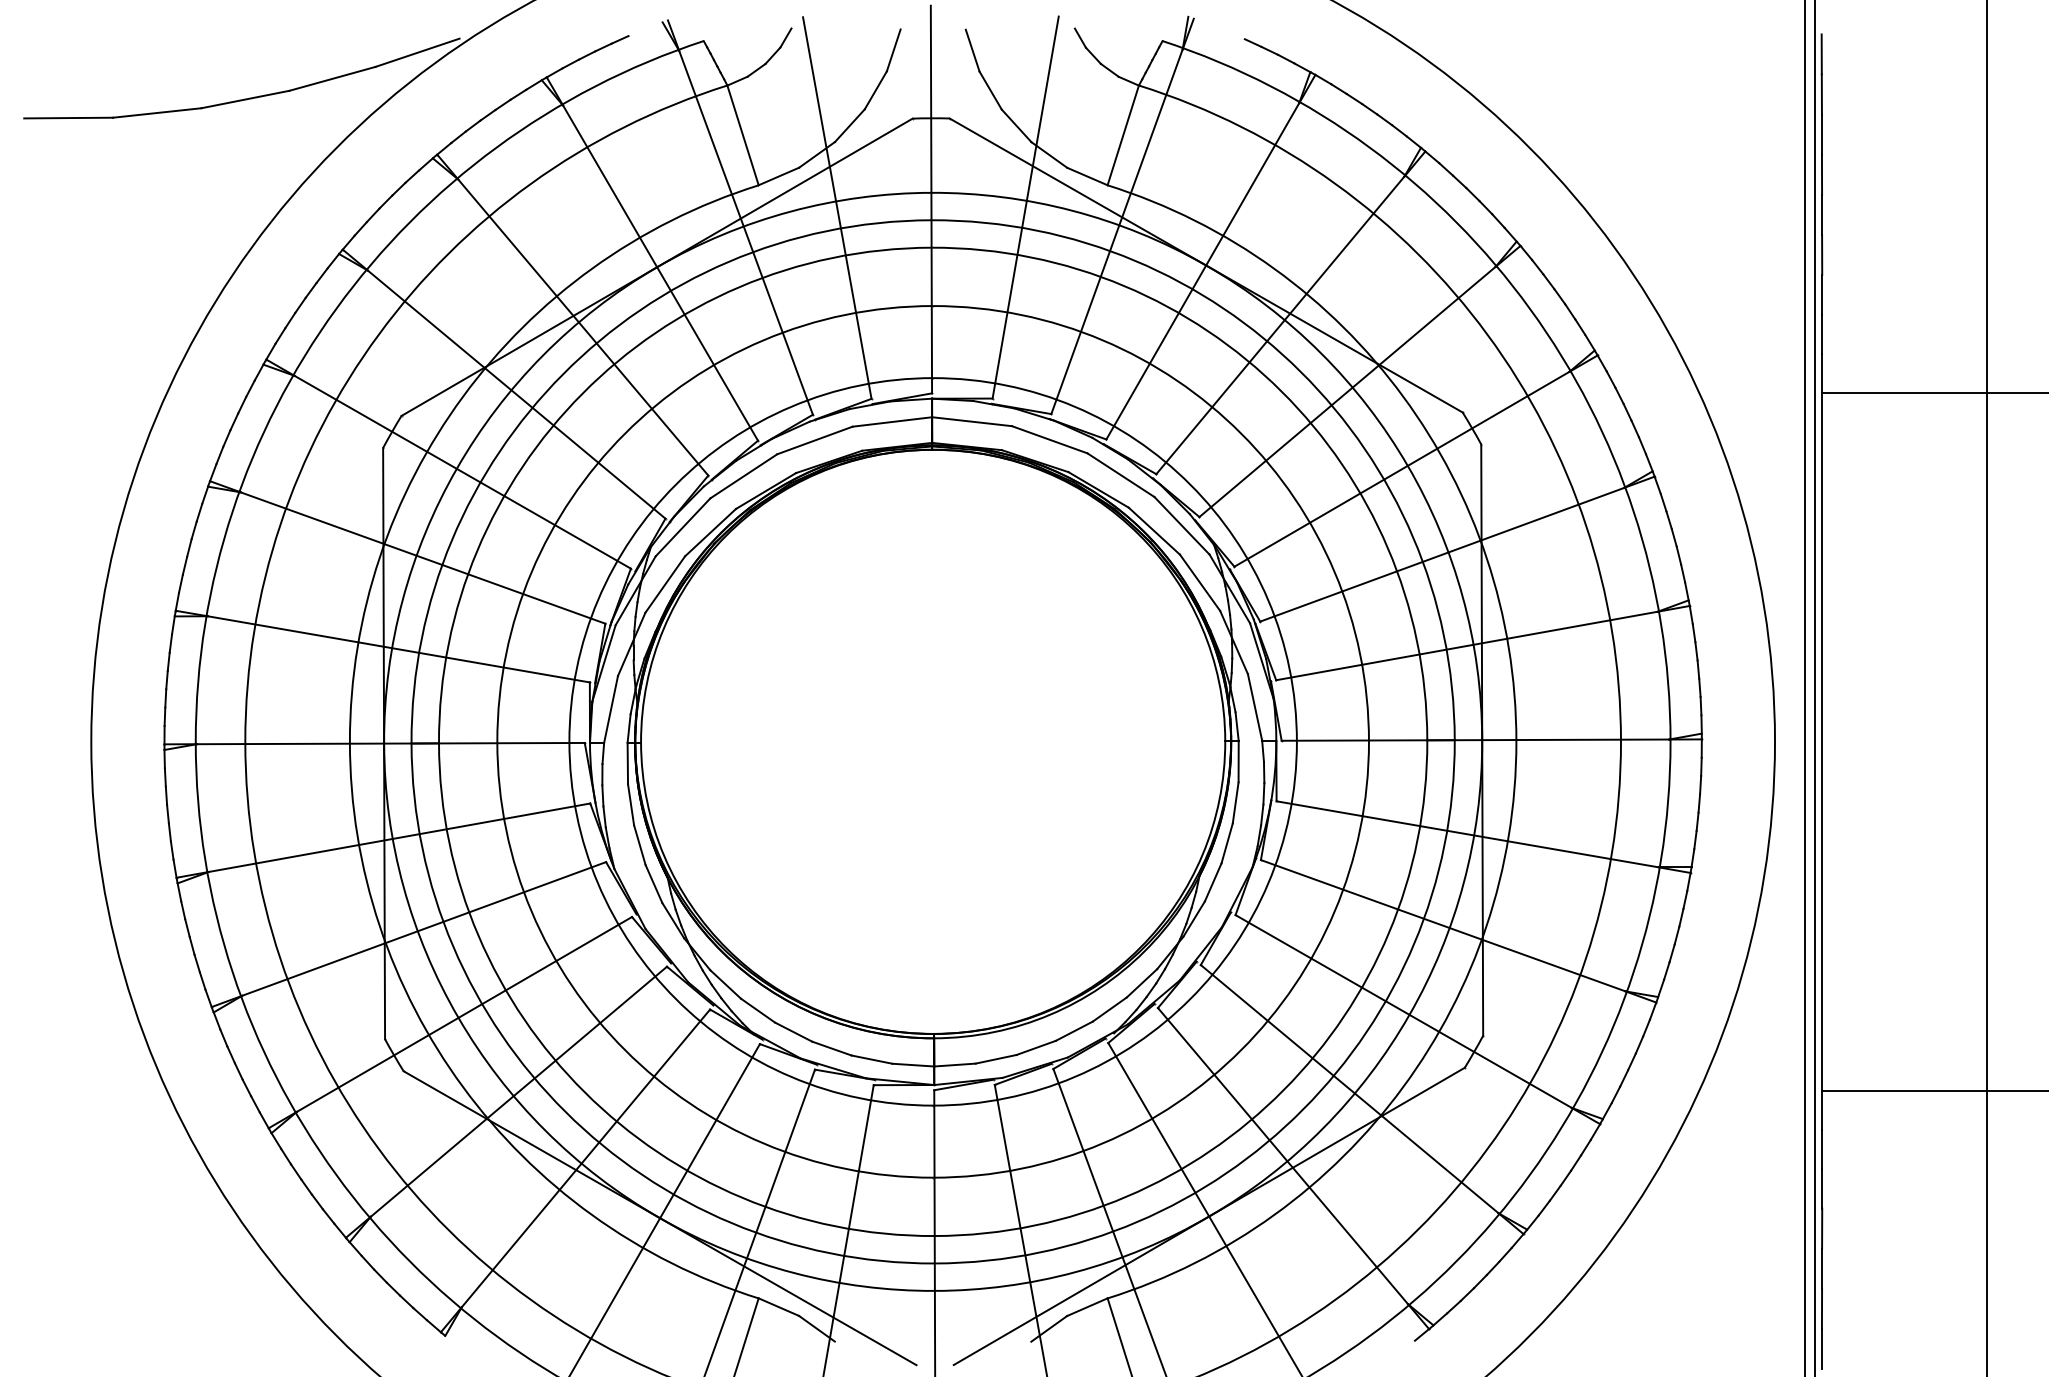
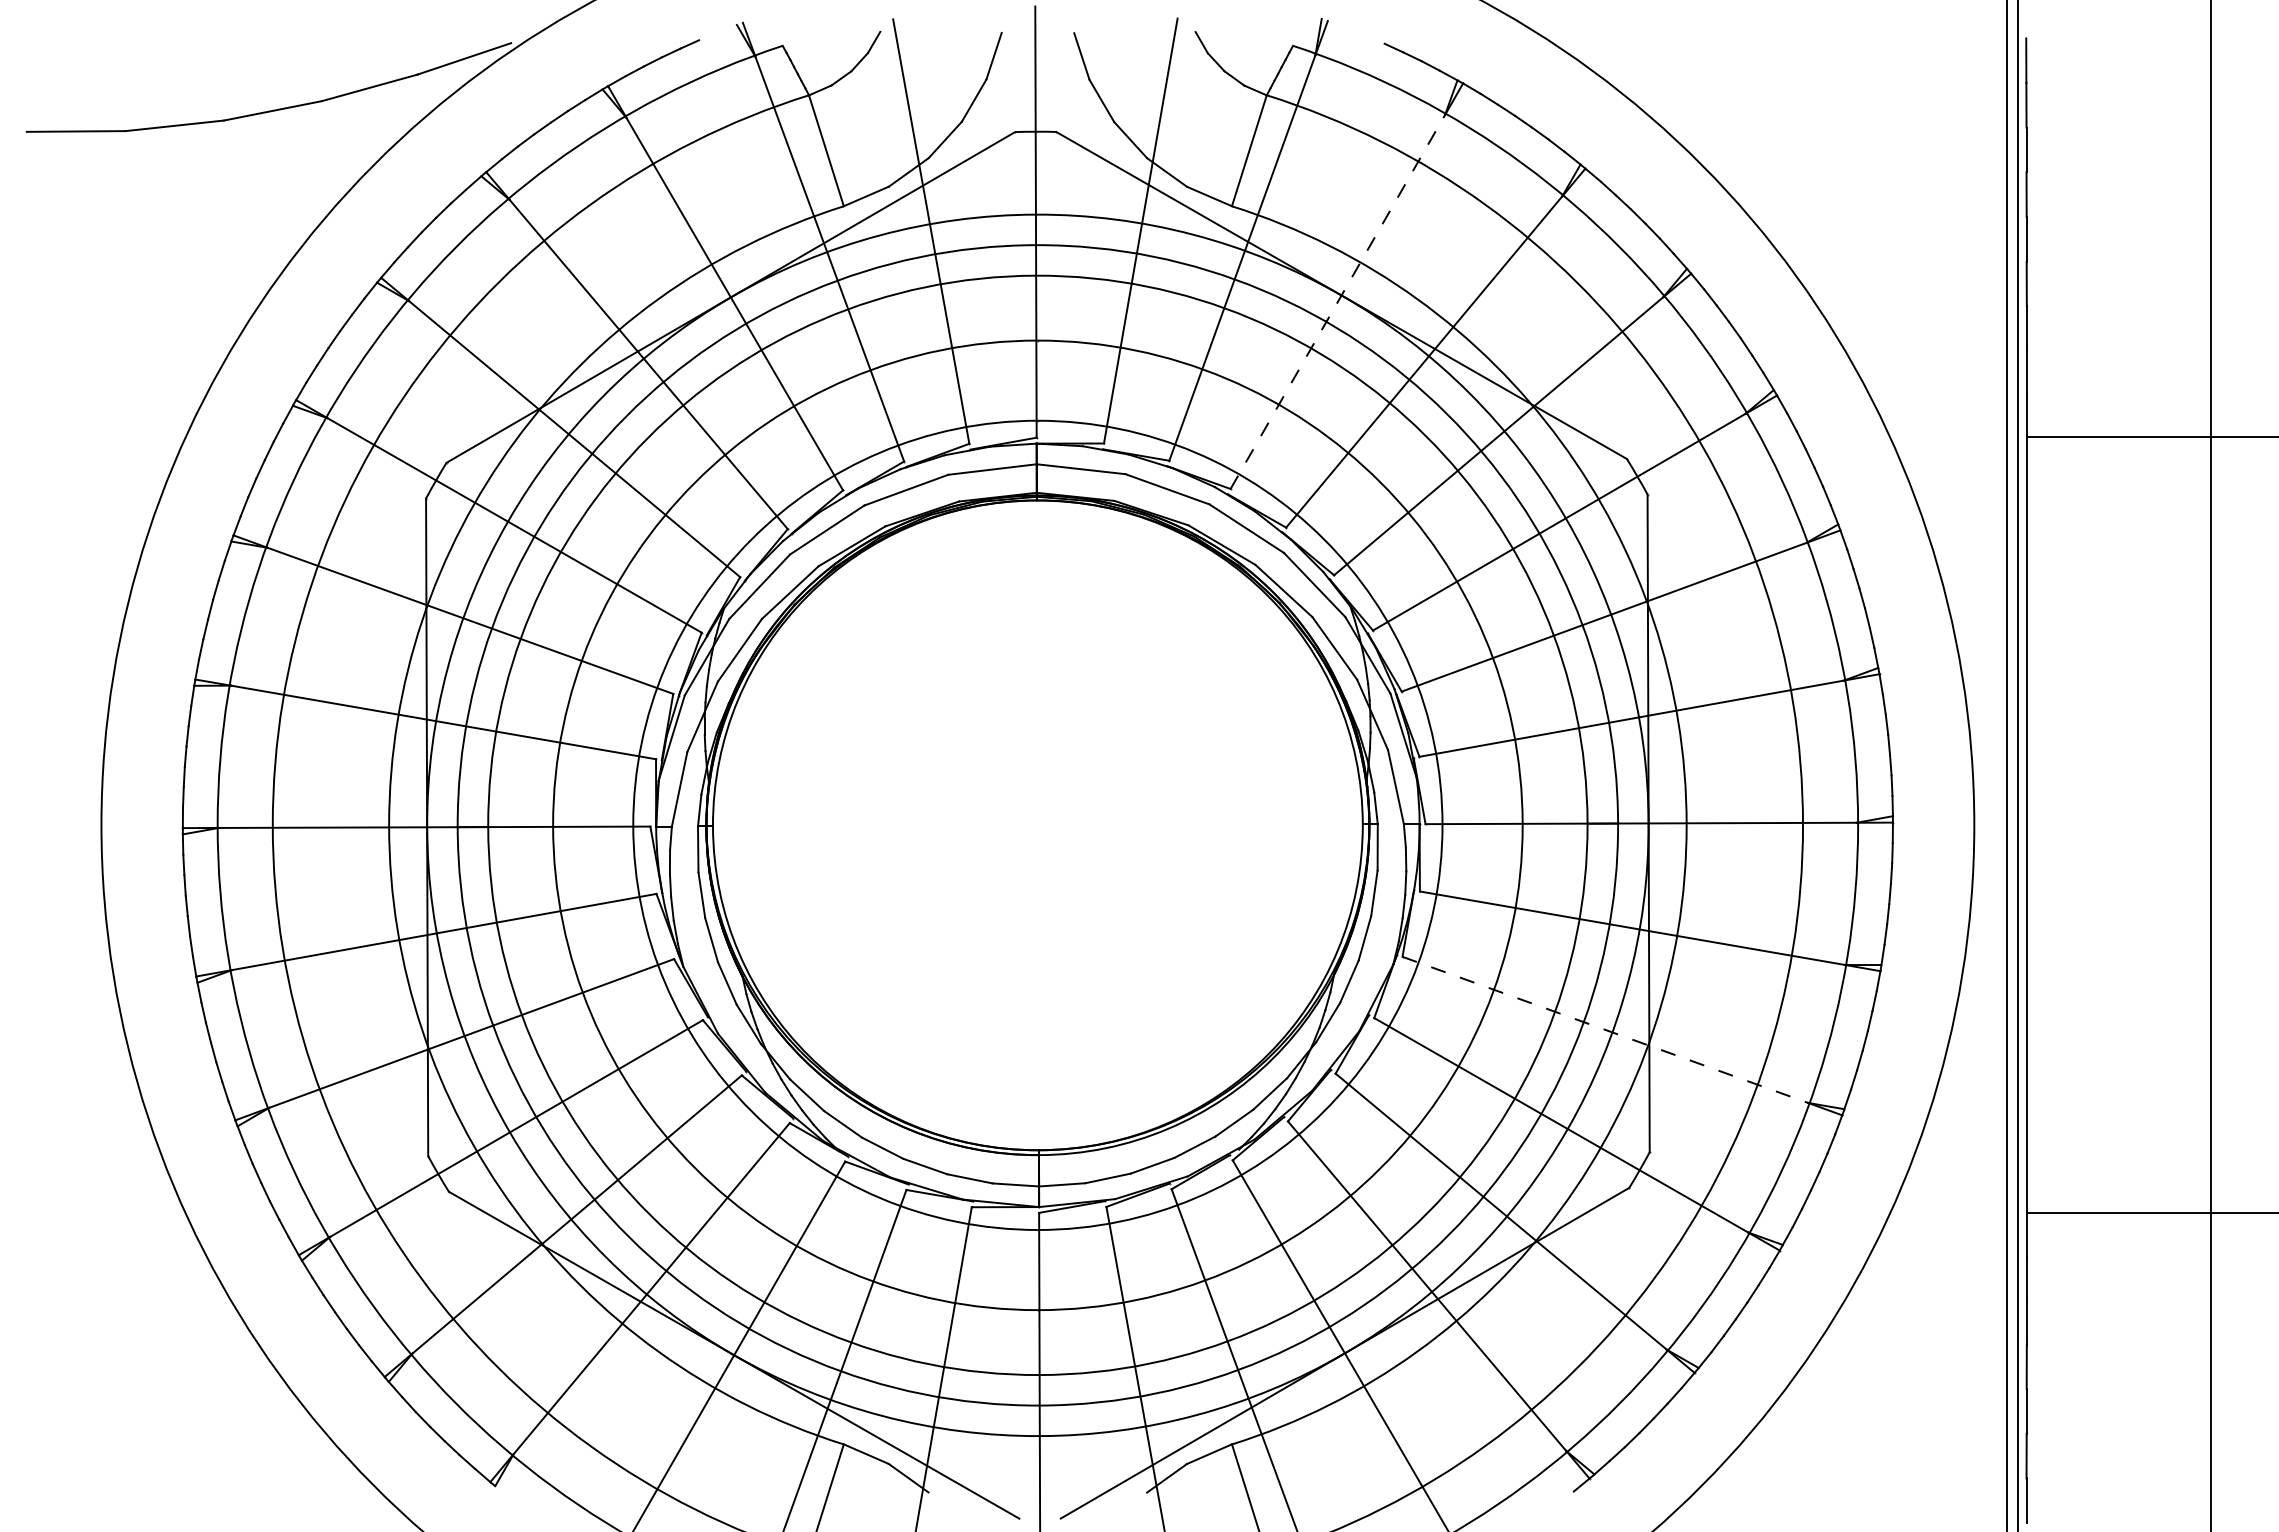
line: (1202, 270) -> (1337, 301), solid -> dashed
line: (1443, 925) -> (1605, 1029), solid -> dashed

